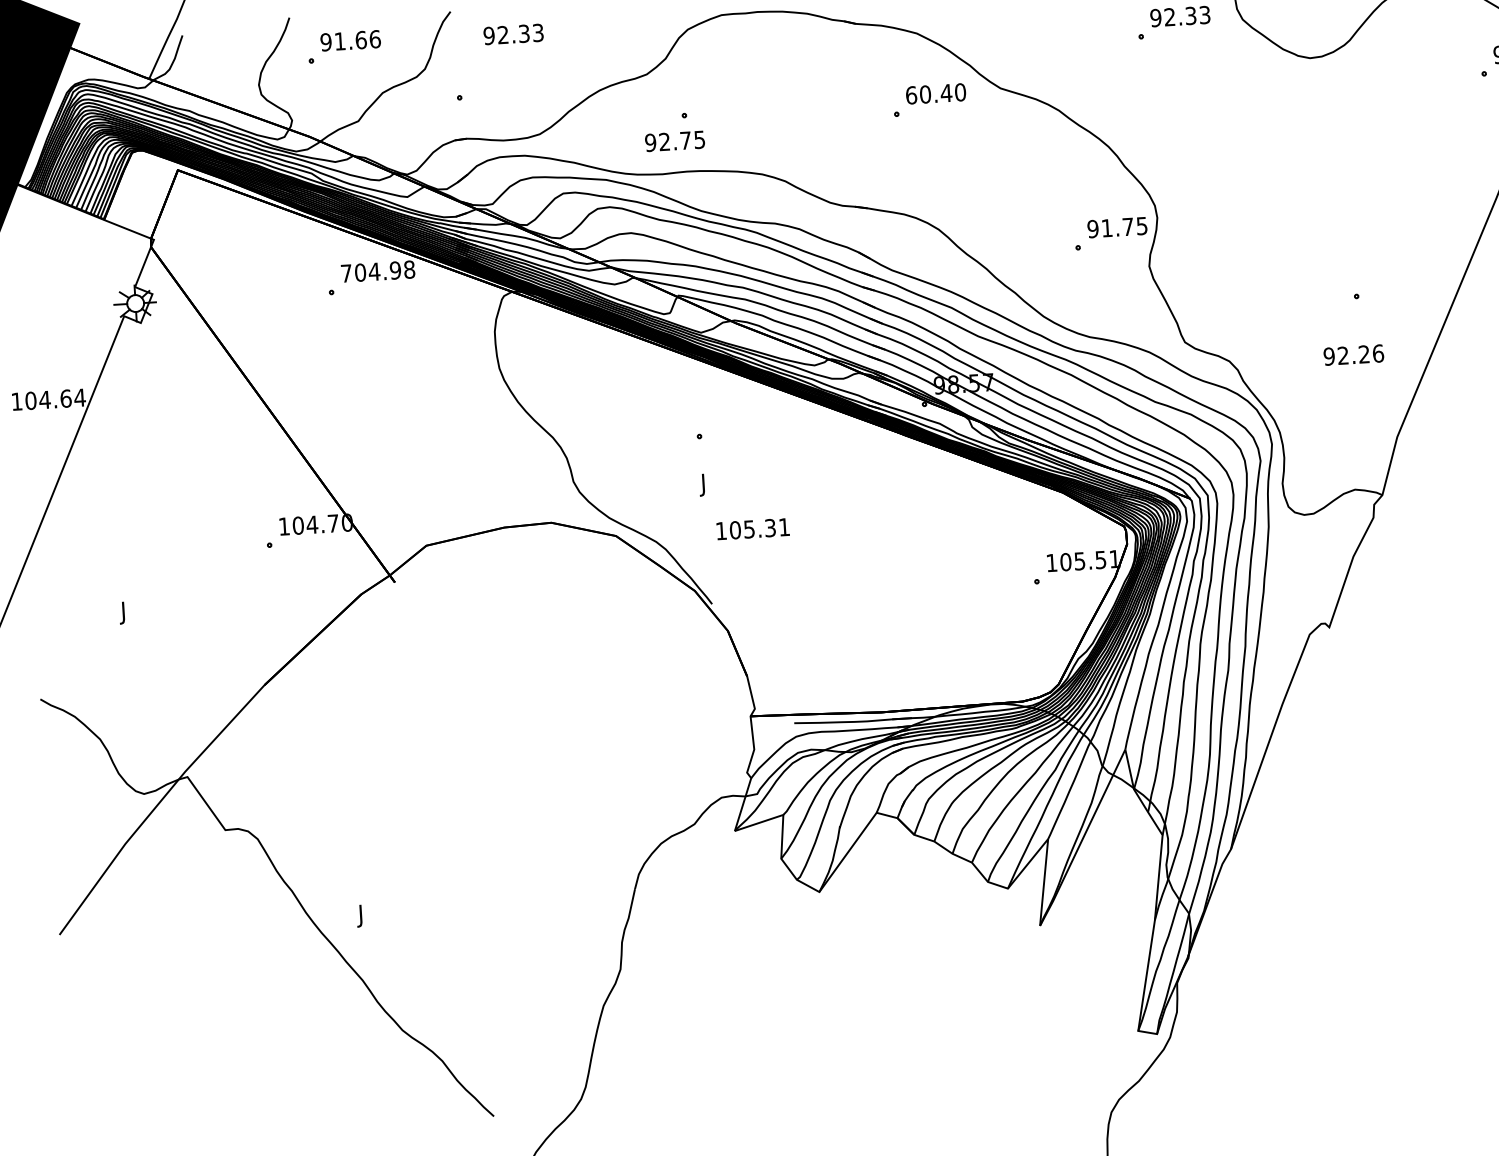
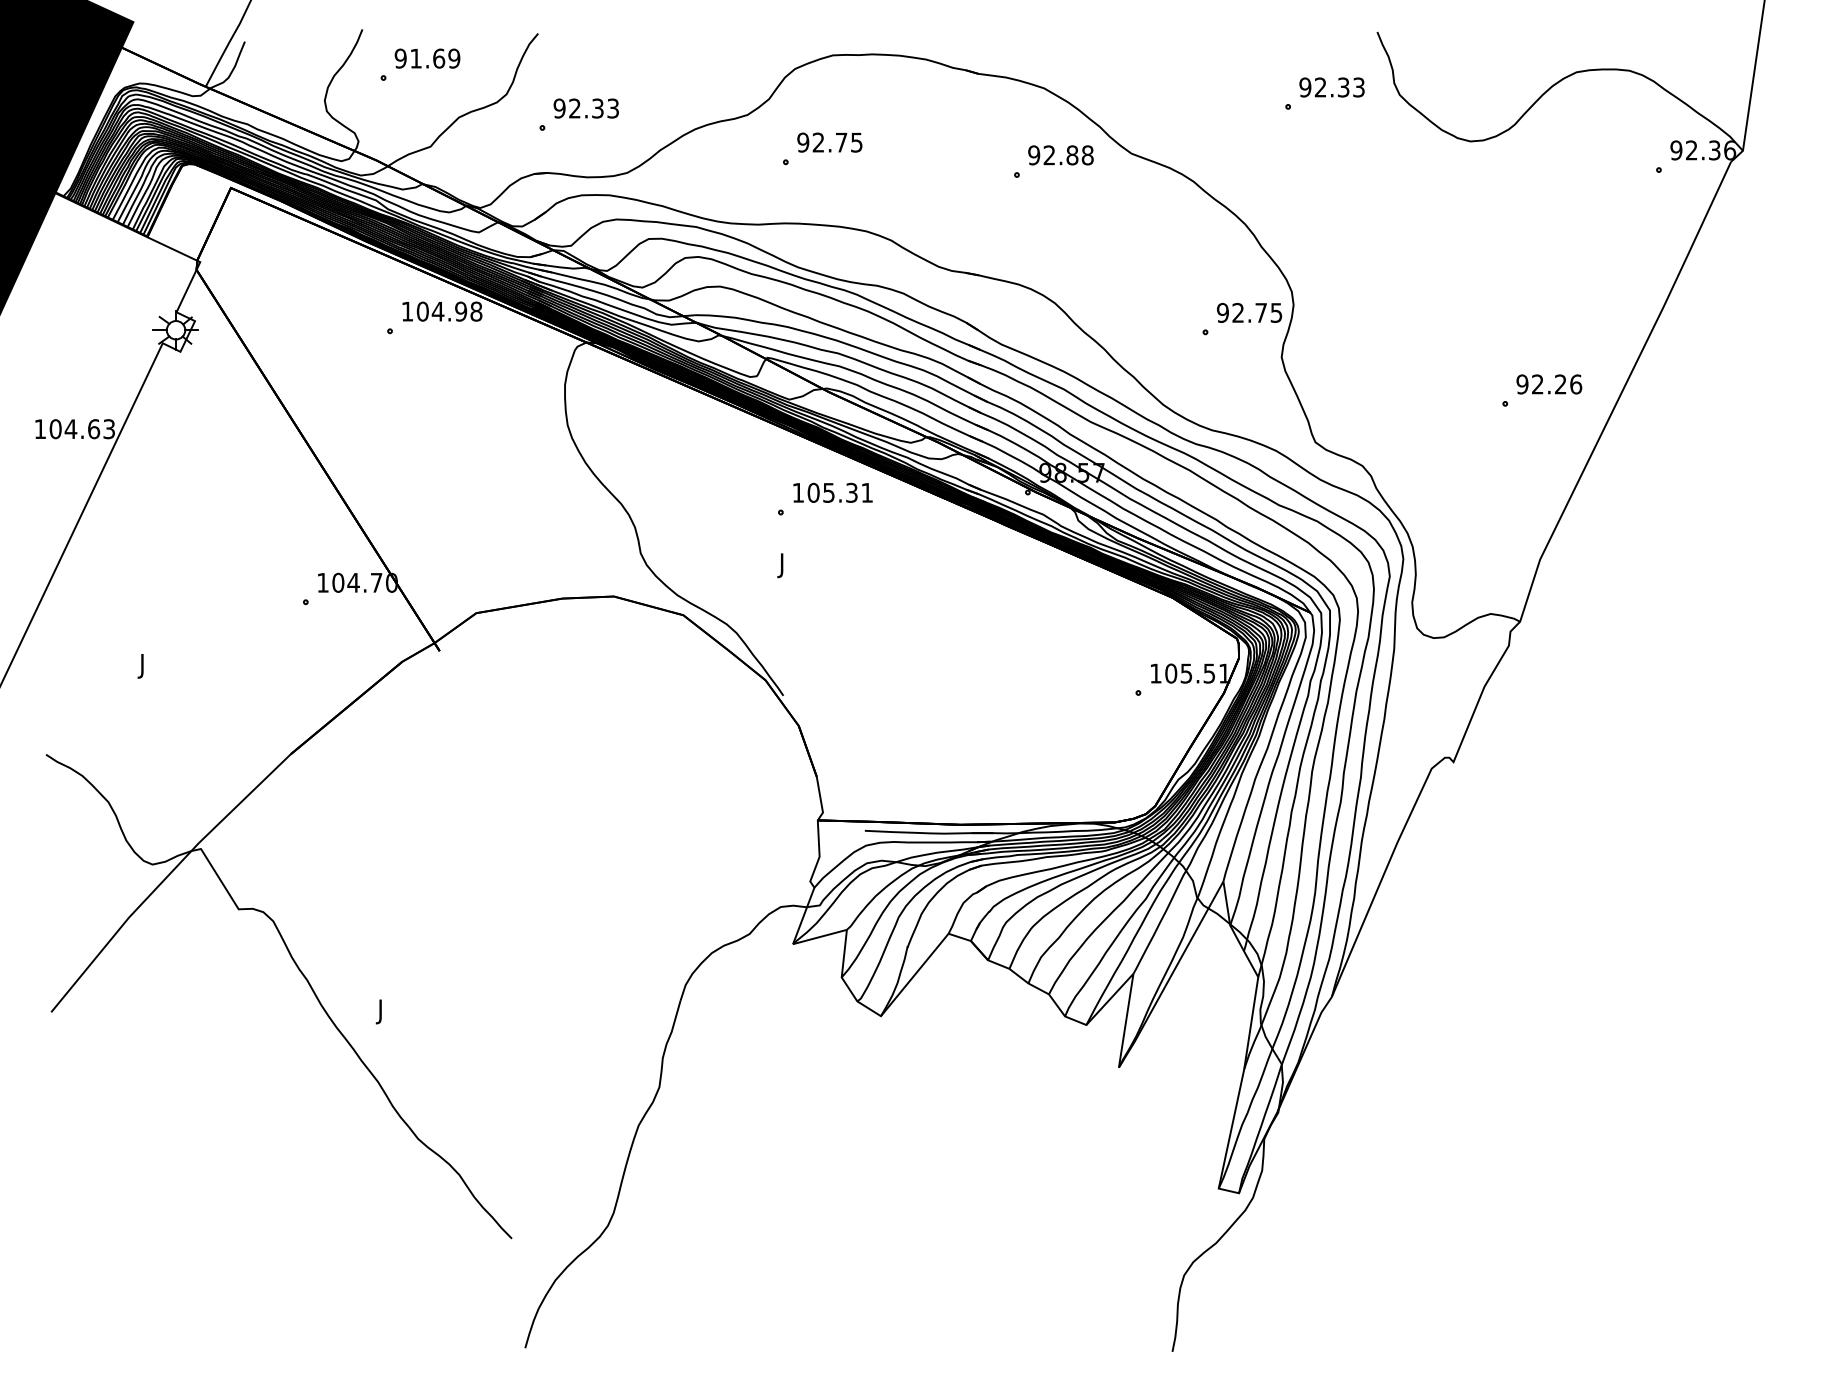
text: (512, 34) -> (585, 108), moved
text: (375, 39) -> (454, 58), 91.66 -> 91.69
text: (935, 94) -> (1060, 155), 60.40 -> 92.88
text: (674, 141) -> (829, 142), moved
text: (1106, 227) -> (1237, 312), 91.75 -> 92.75
text: (346, 273) -> (407, 311), 704.98 -> 104.98
text: (1353, 355) -> (1549, 384), moved
text: (79, 398) -> (108, 429), 104.64 -> 104.63
text: (752, 528) -> (832, 492), moved

